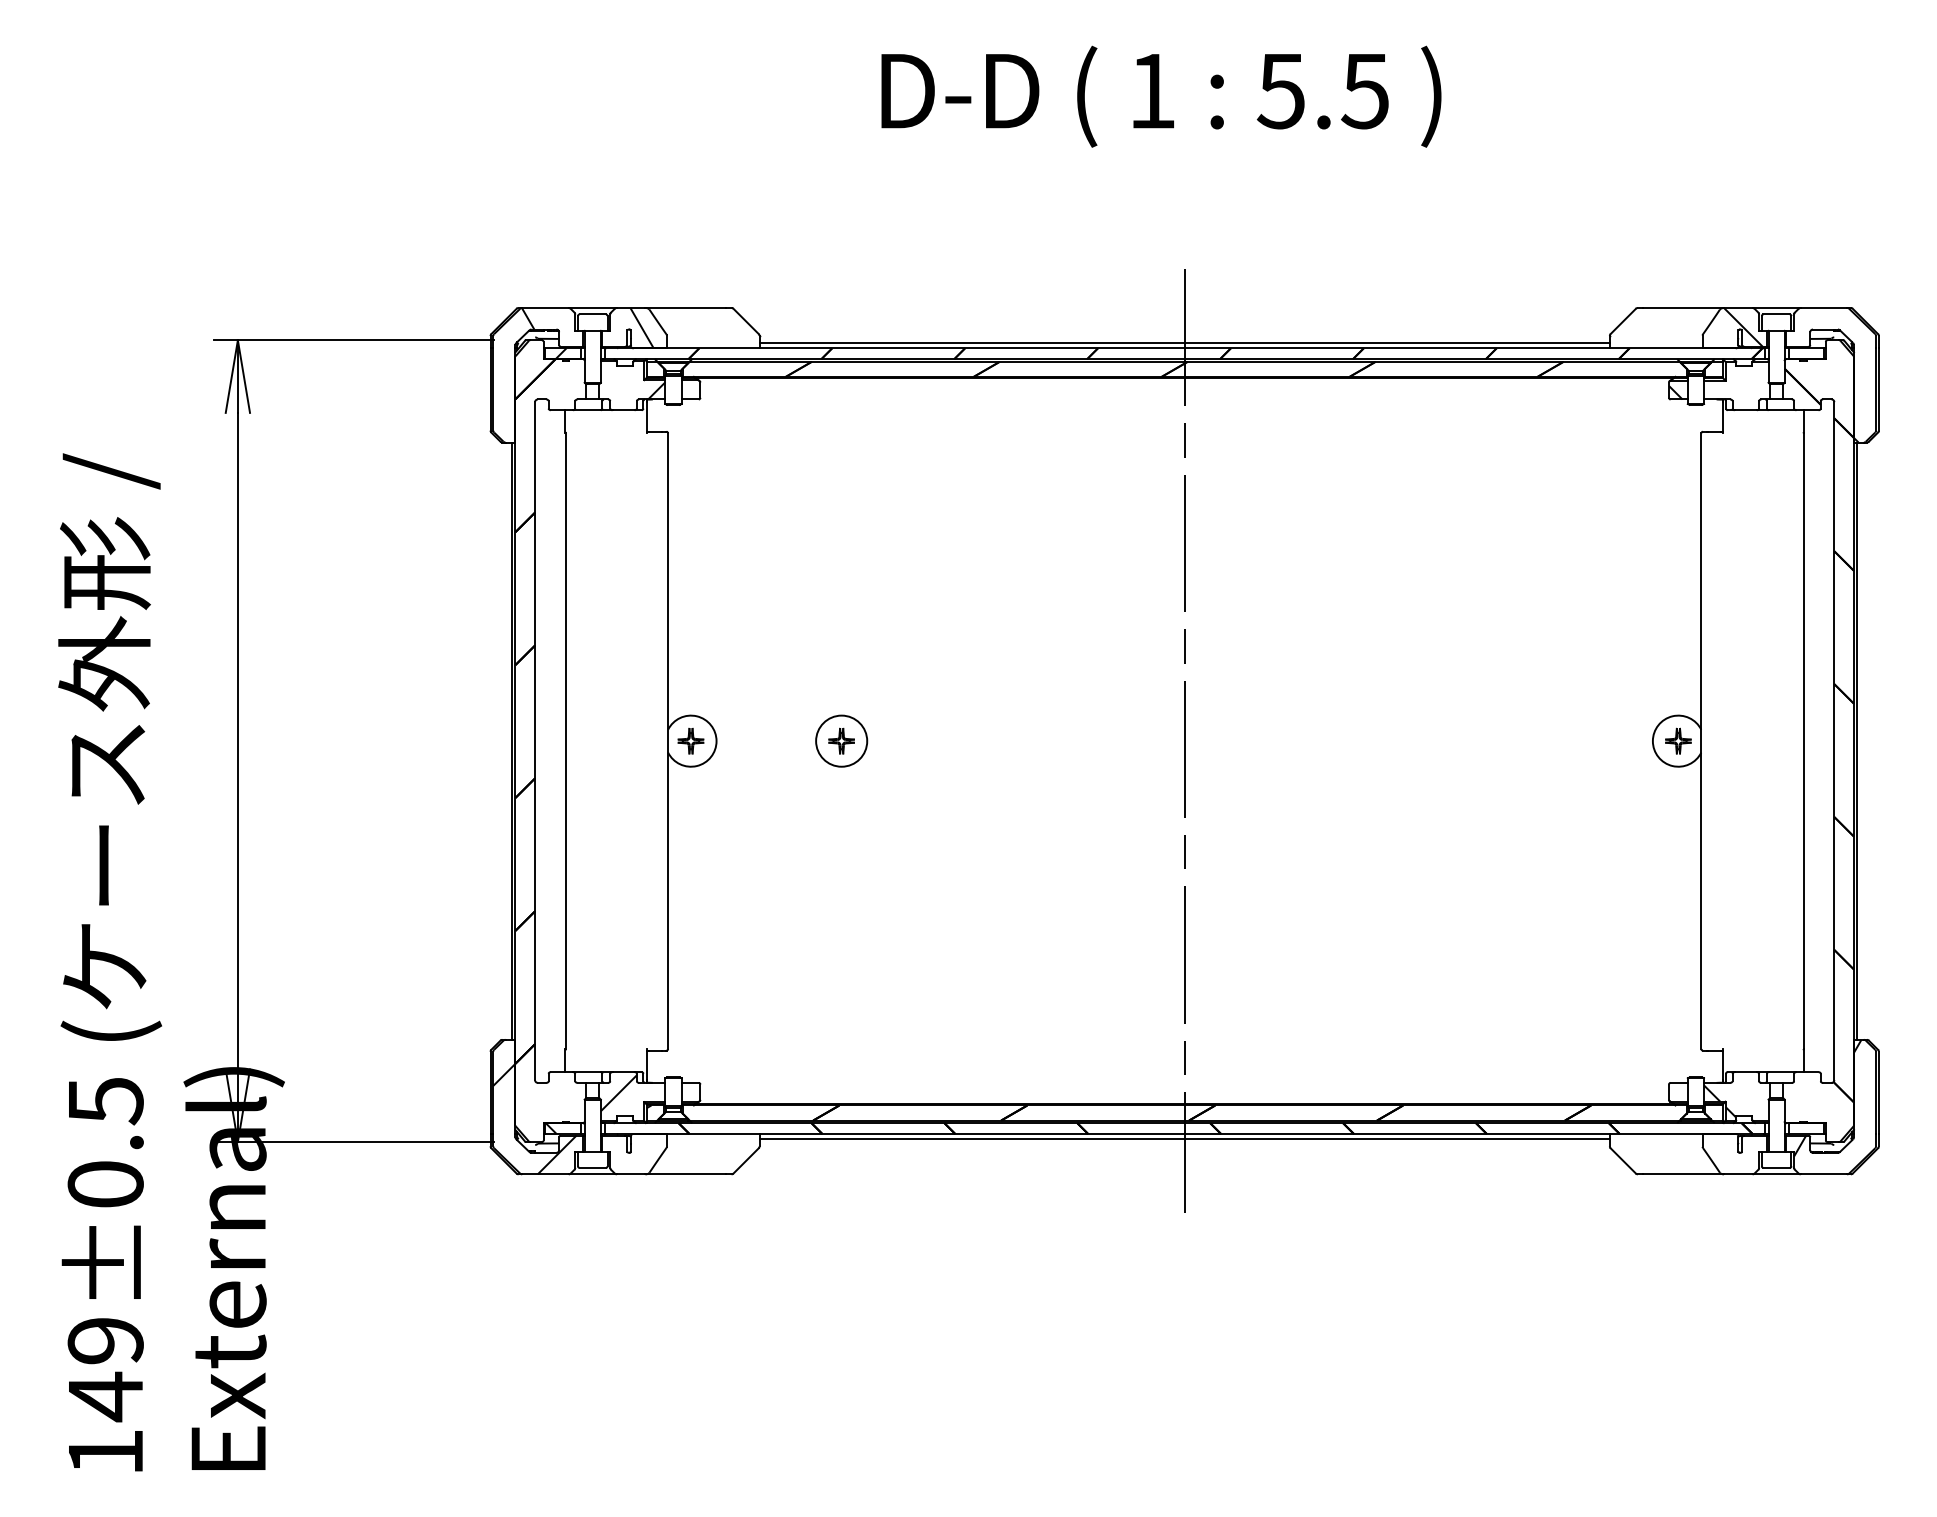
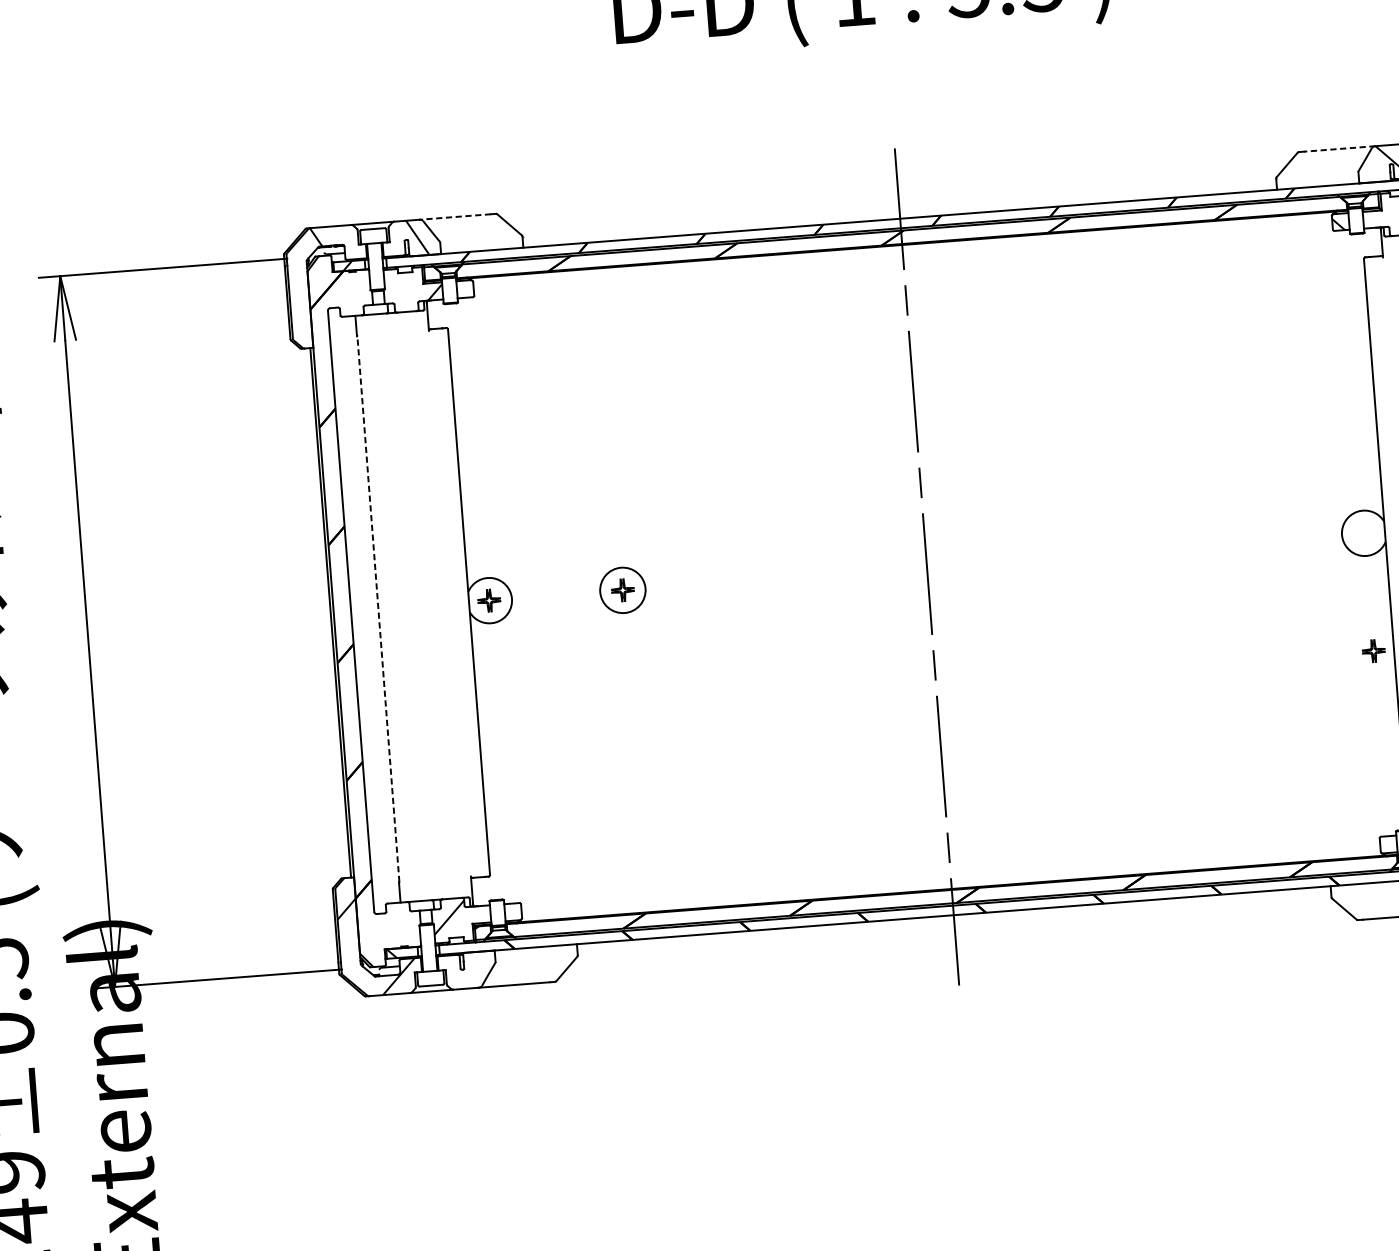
line: (685, 308) -> (454, 217), solid -> dashed
line: (1683, 308) -> (1339, 149), solid -> dashed
line: (1184, 342) -> (899, 213), removed
part: (1678, 740) -> (1373, 650), moved
line: (565, 741) -> (378, 609), solid -> dashed
line: (1184, 1139) -> (953, 920), removed

